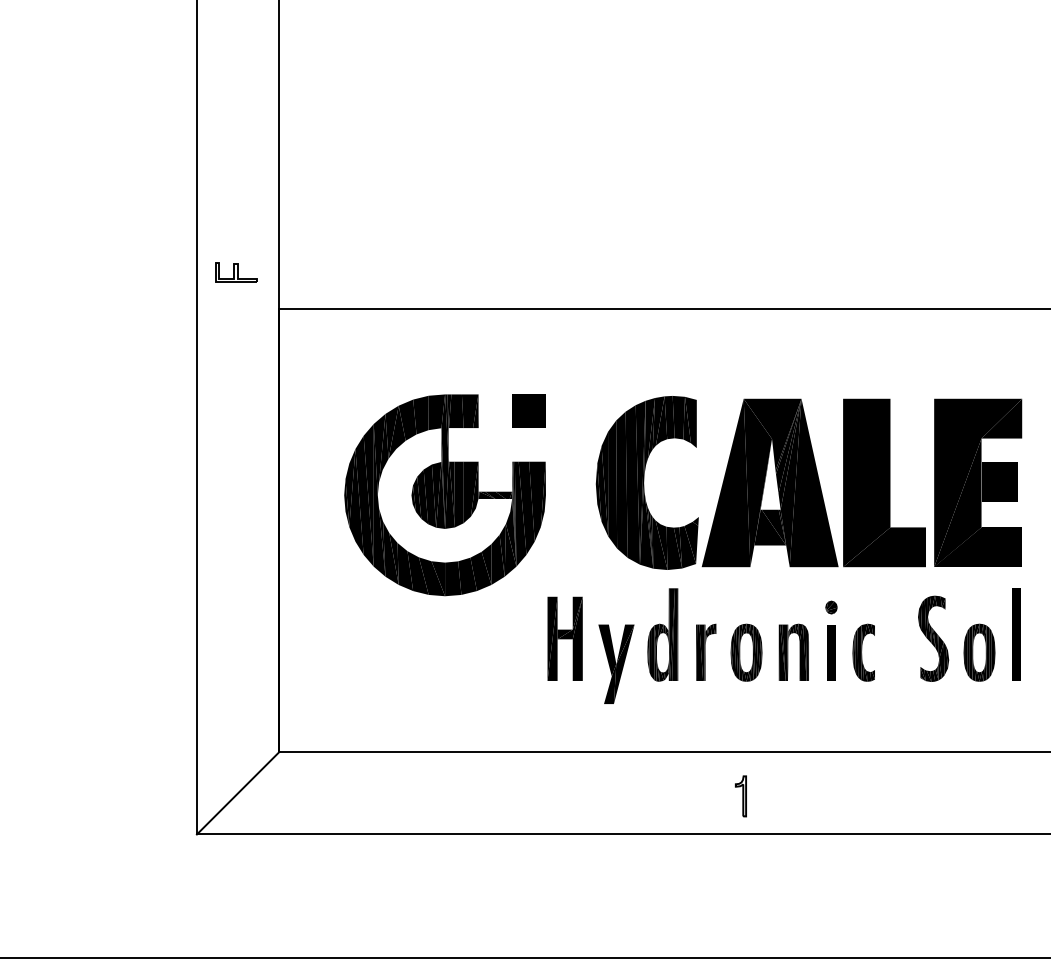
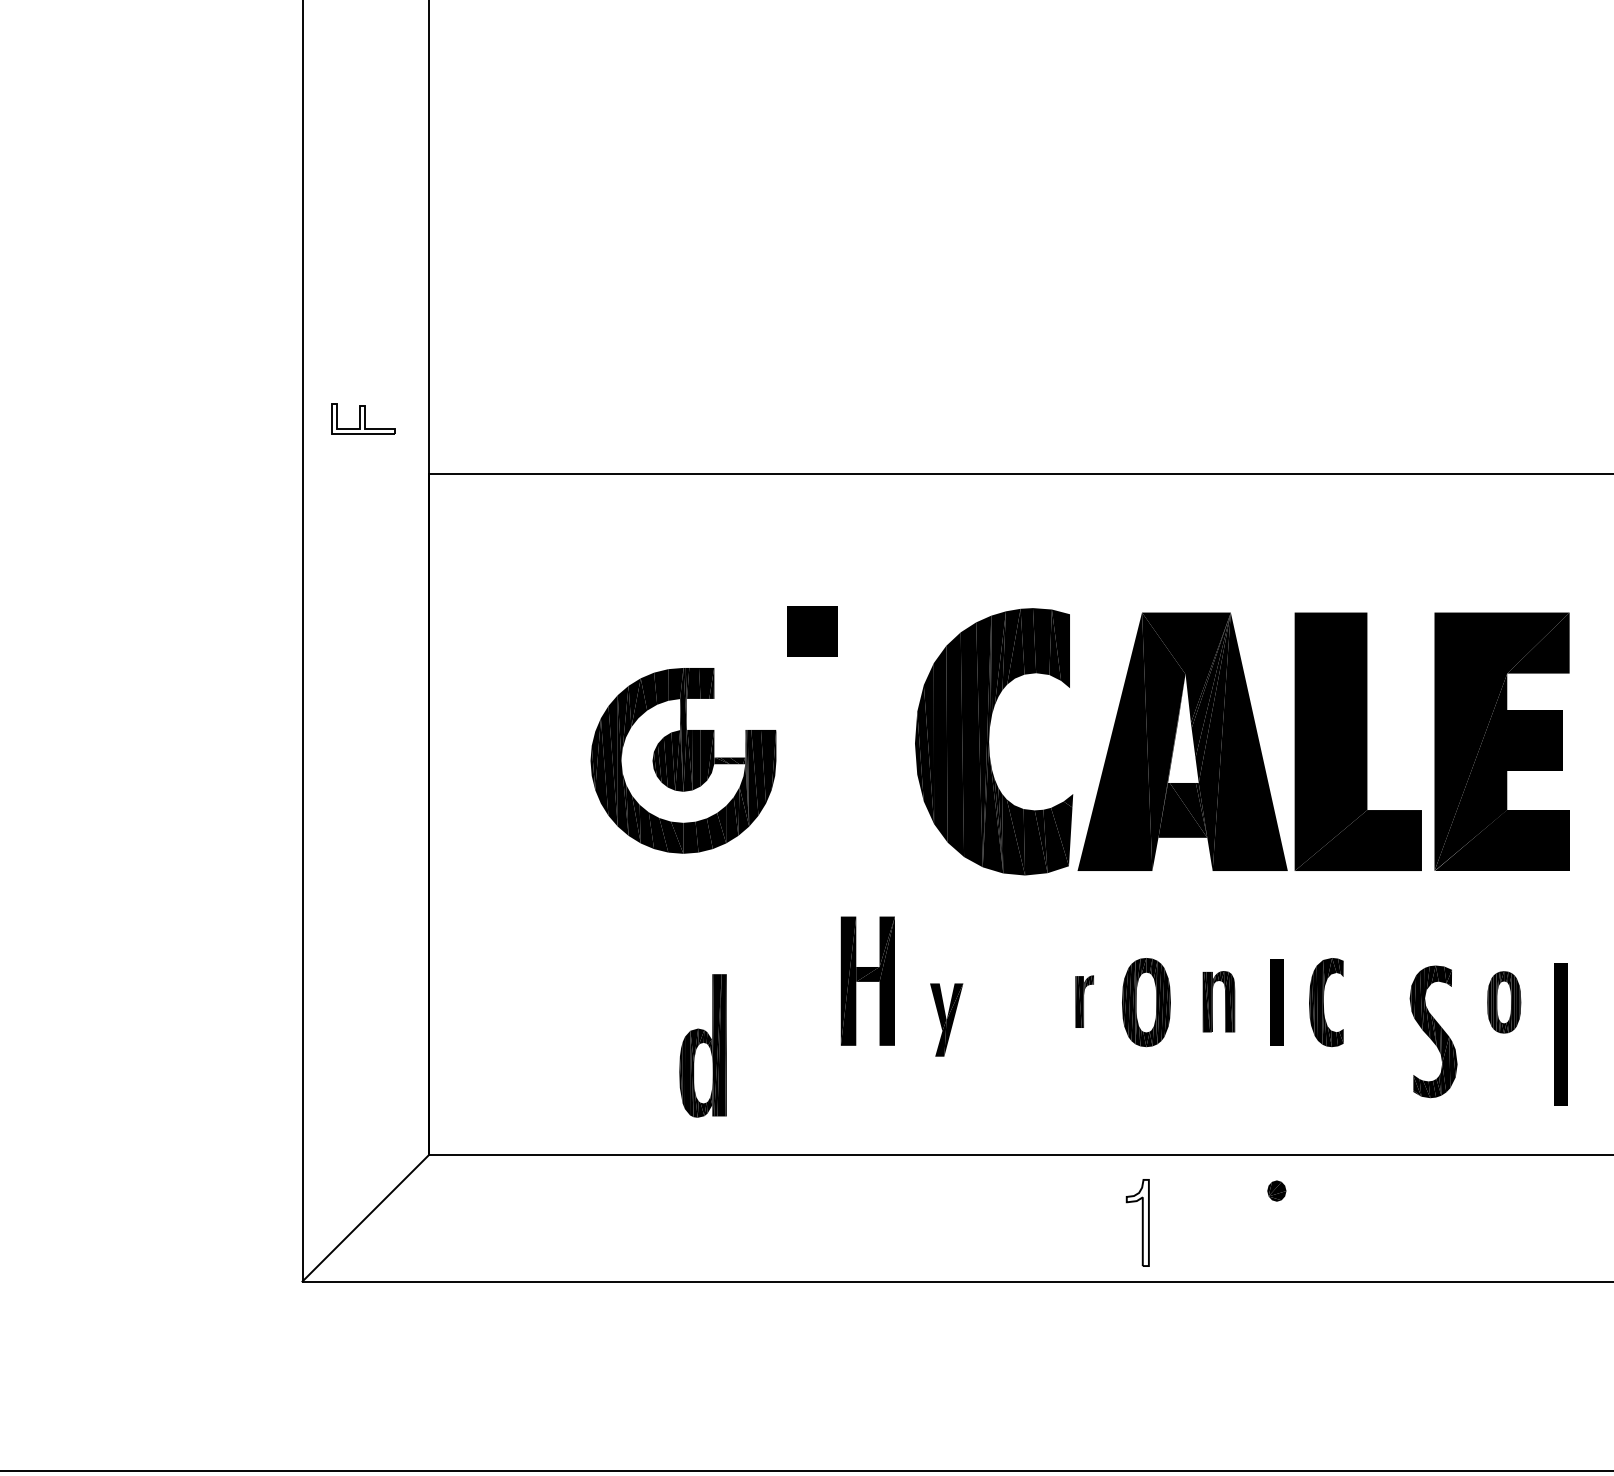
part: (444, 495) -> (682, 761), size x0.6
part: (831, 607) -> (1276, 1190), moved
part: (662, 634) -> (702, 1045), moved
part: (1016, 634) -> (1560, 1034), moved
part: (933, 638) -> (1433, 1031), moved
part: (706, 651) -> (1084, 1000), size x0.6
part: (793, 651) -> (1218, 1000), size x0.7
part: (979, 652) -> (1504, 1002), size x0.7
part: (616, 663) -> (946, 1018), size x0.6
part: (740, 796) -> (1137, 1223), size x1.4

